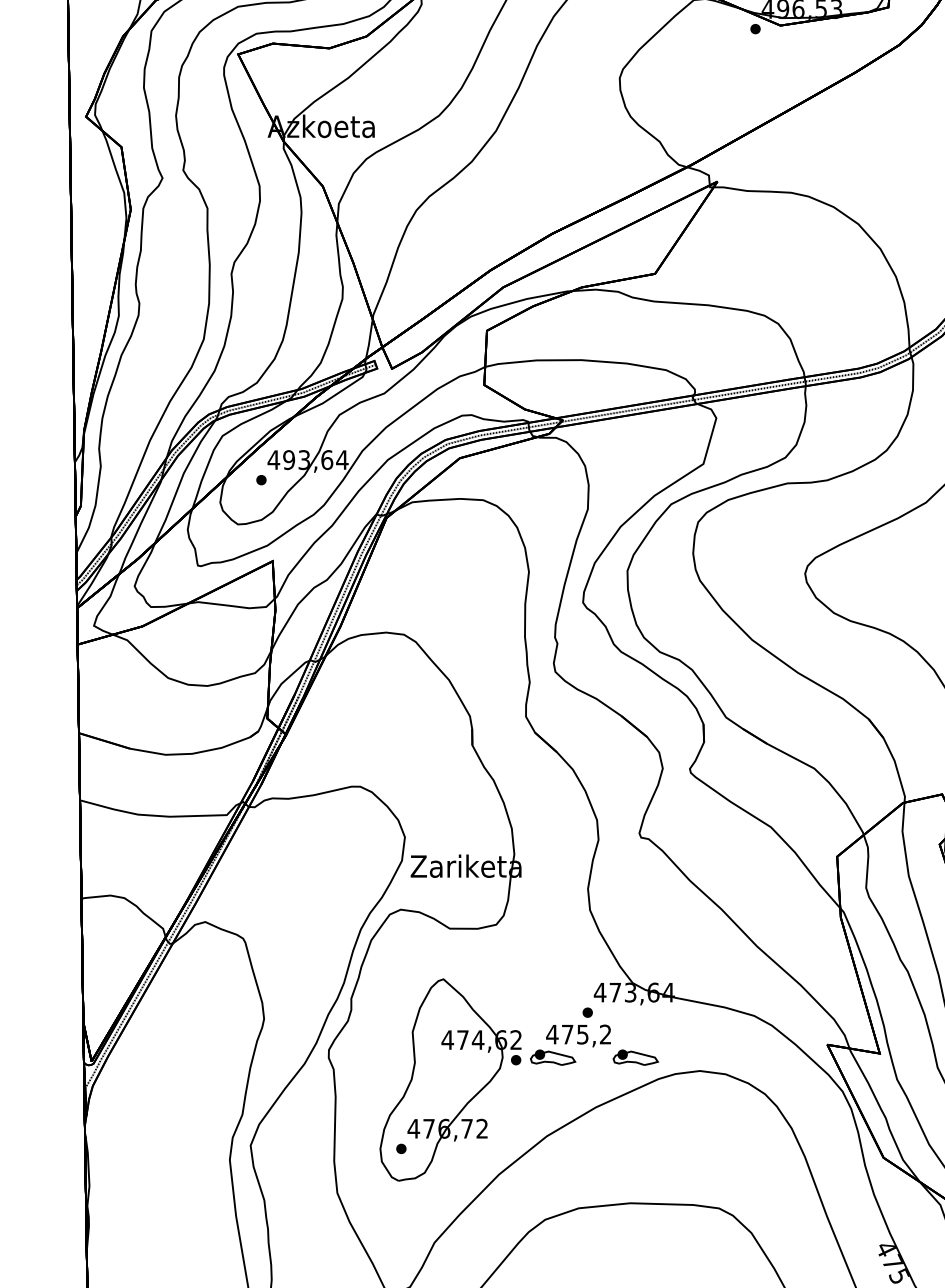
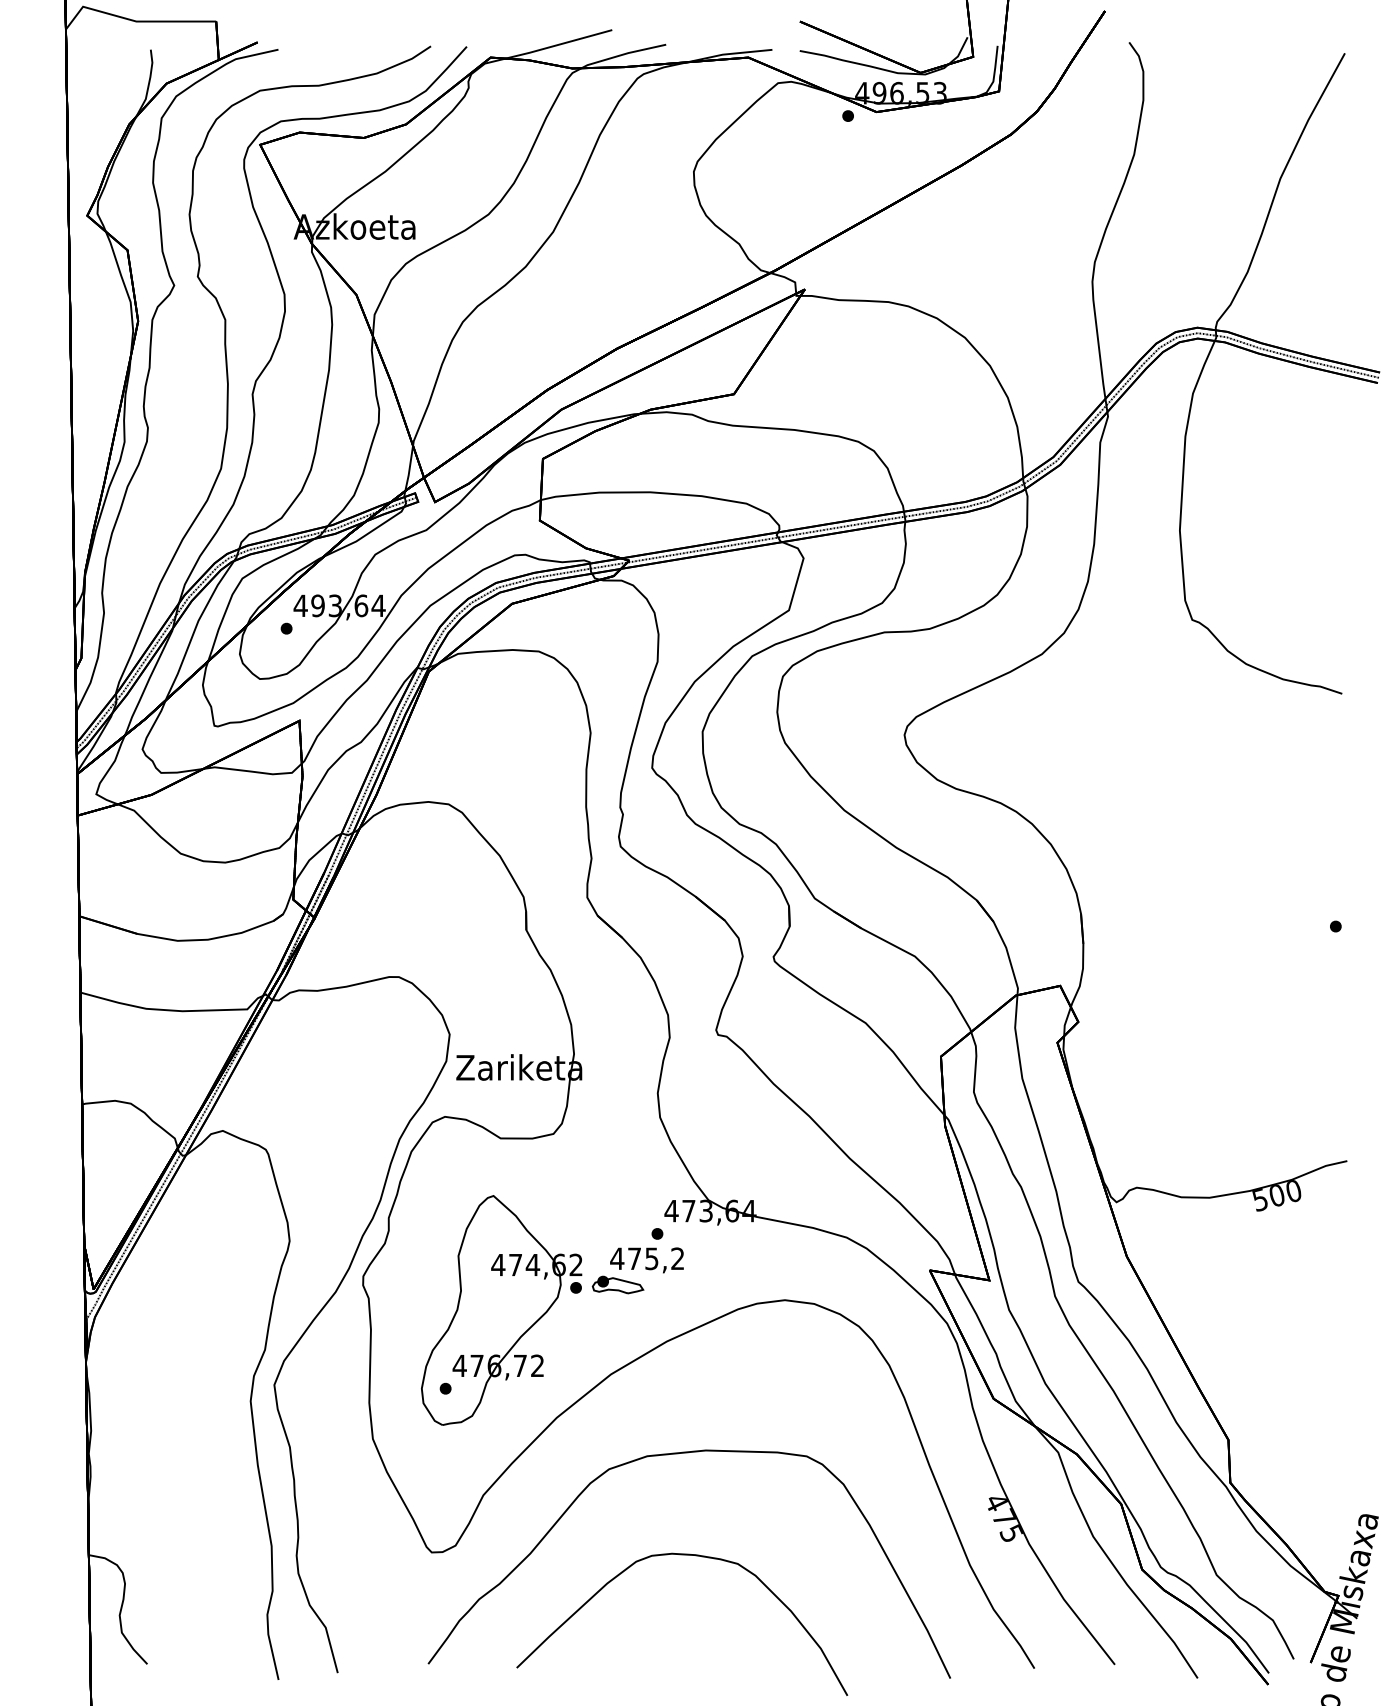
part: (635, 1057) -> (711, 1284), removed

